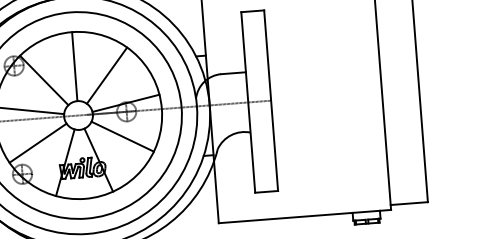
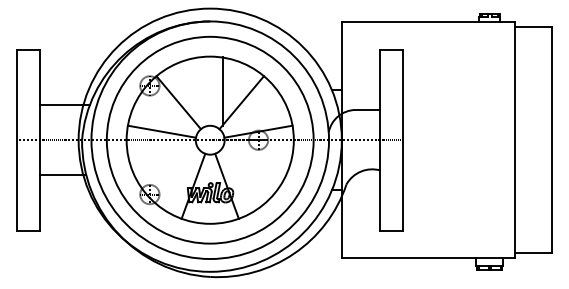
line: (74, 65) -> (223, 90), moved
line: (122, 136) -> (252, 164), removed
line: (37, 142) -> (167, 164), removed

